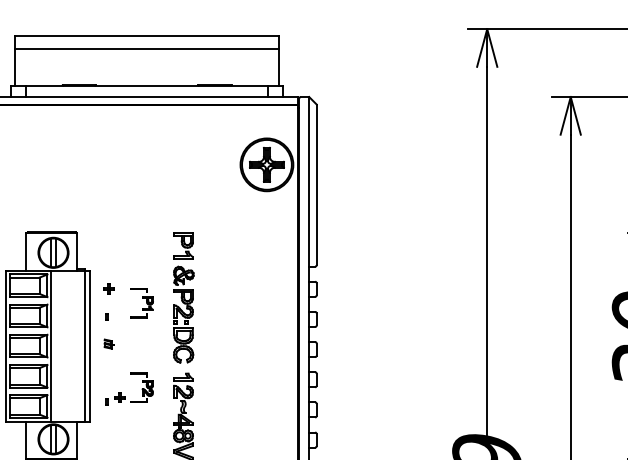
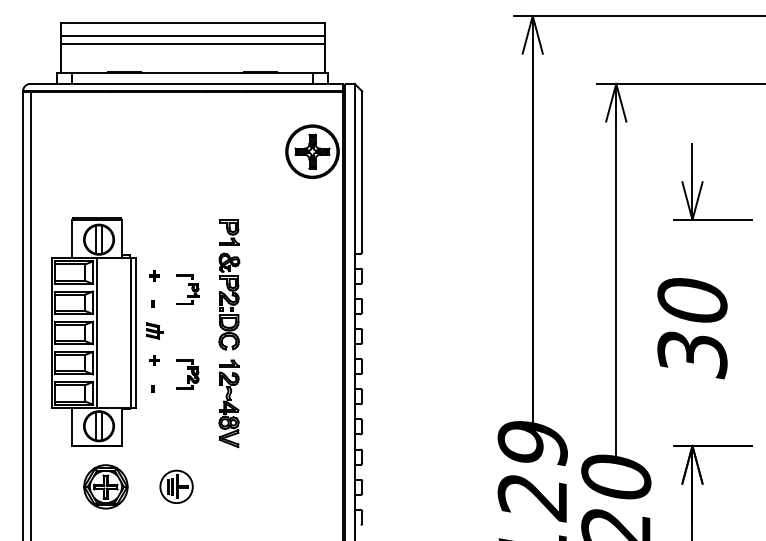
line: (146, 56) -> (192, 43), added
part: (108, 343) -> (154, 330), size x1.67
part: (119, 397) -> (154, 360), moved

